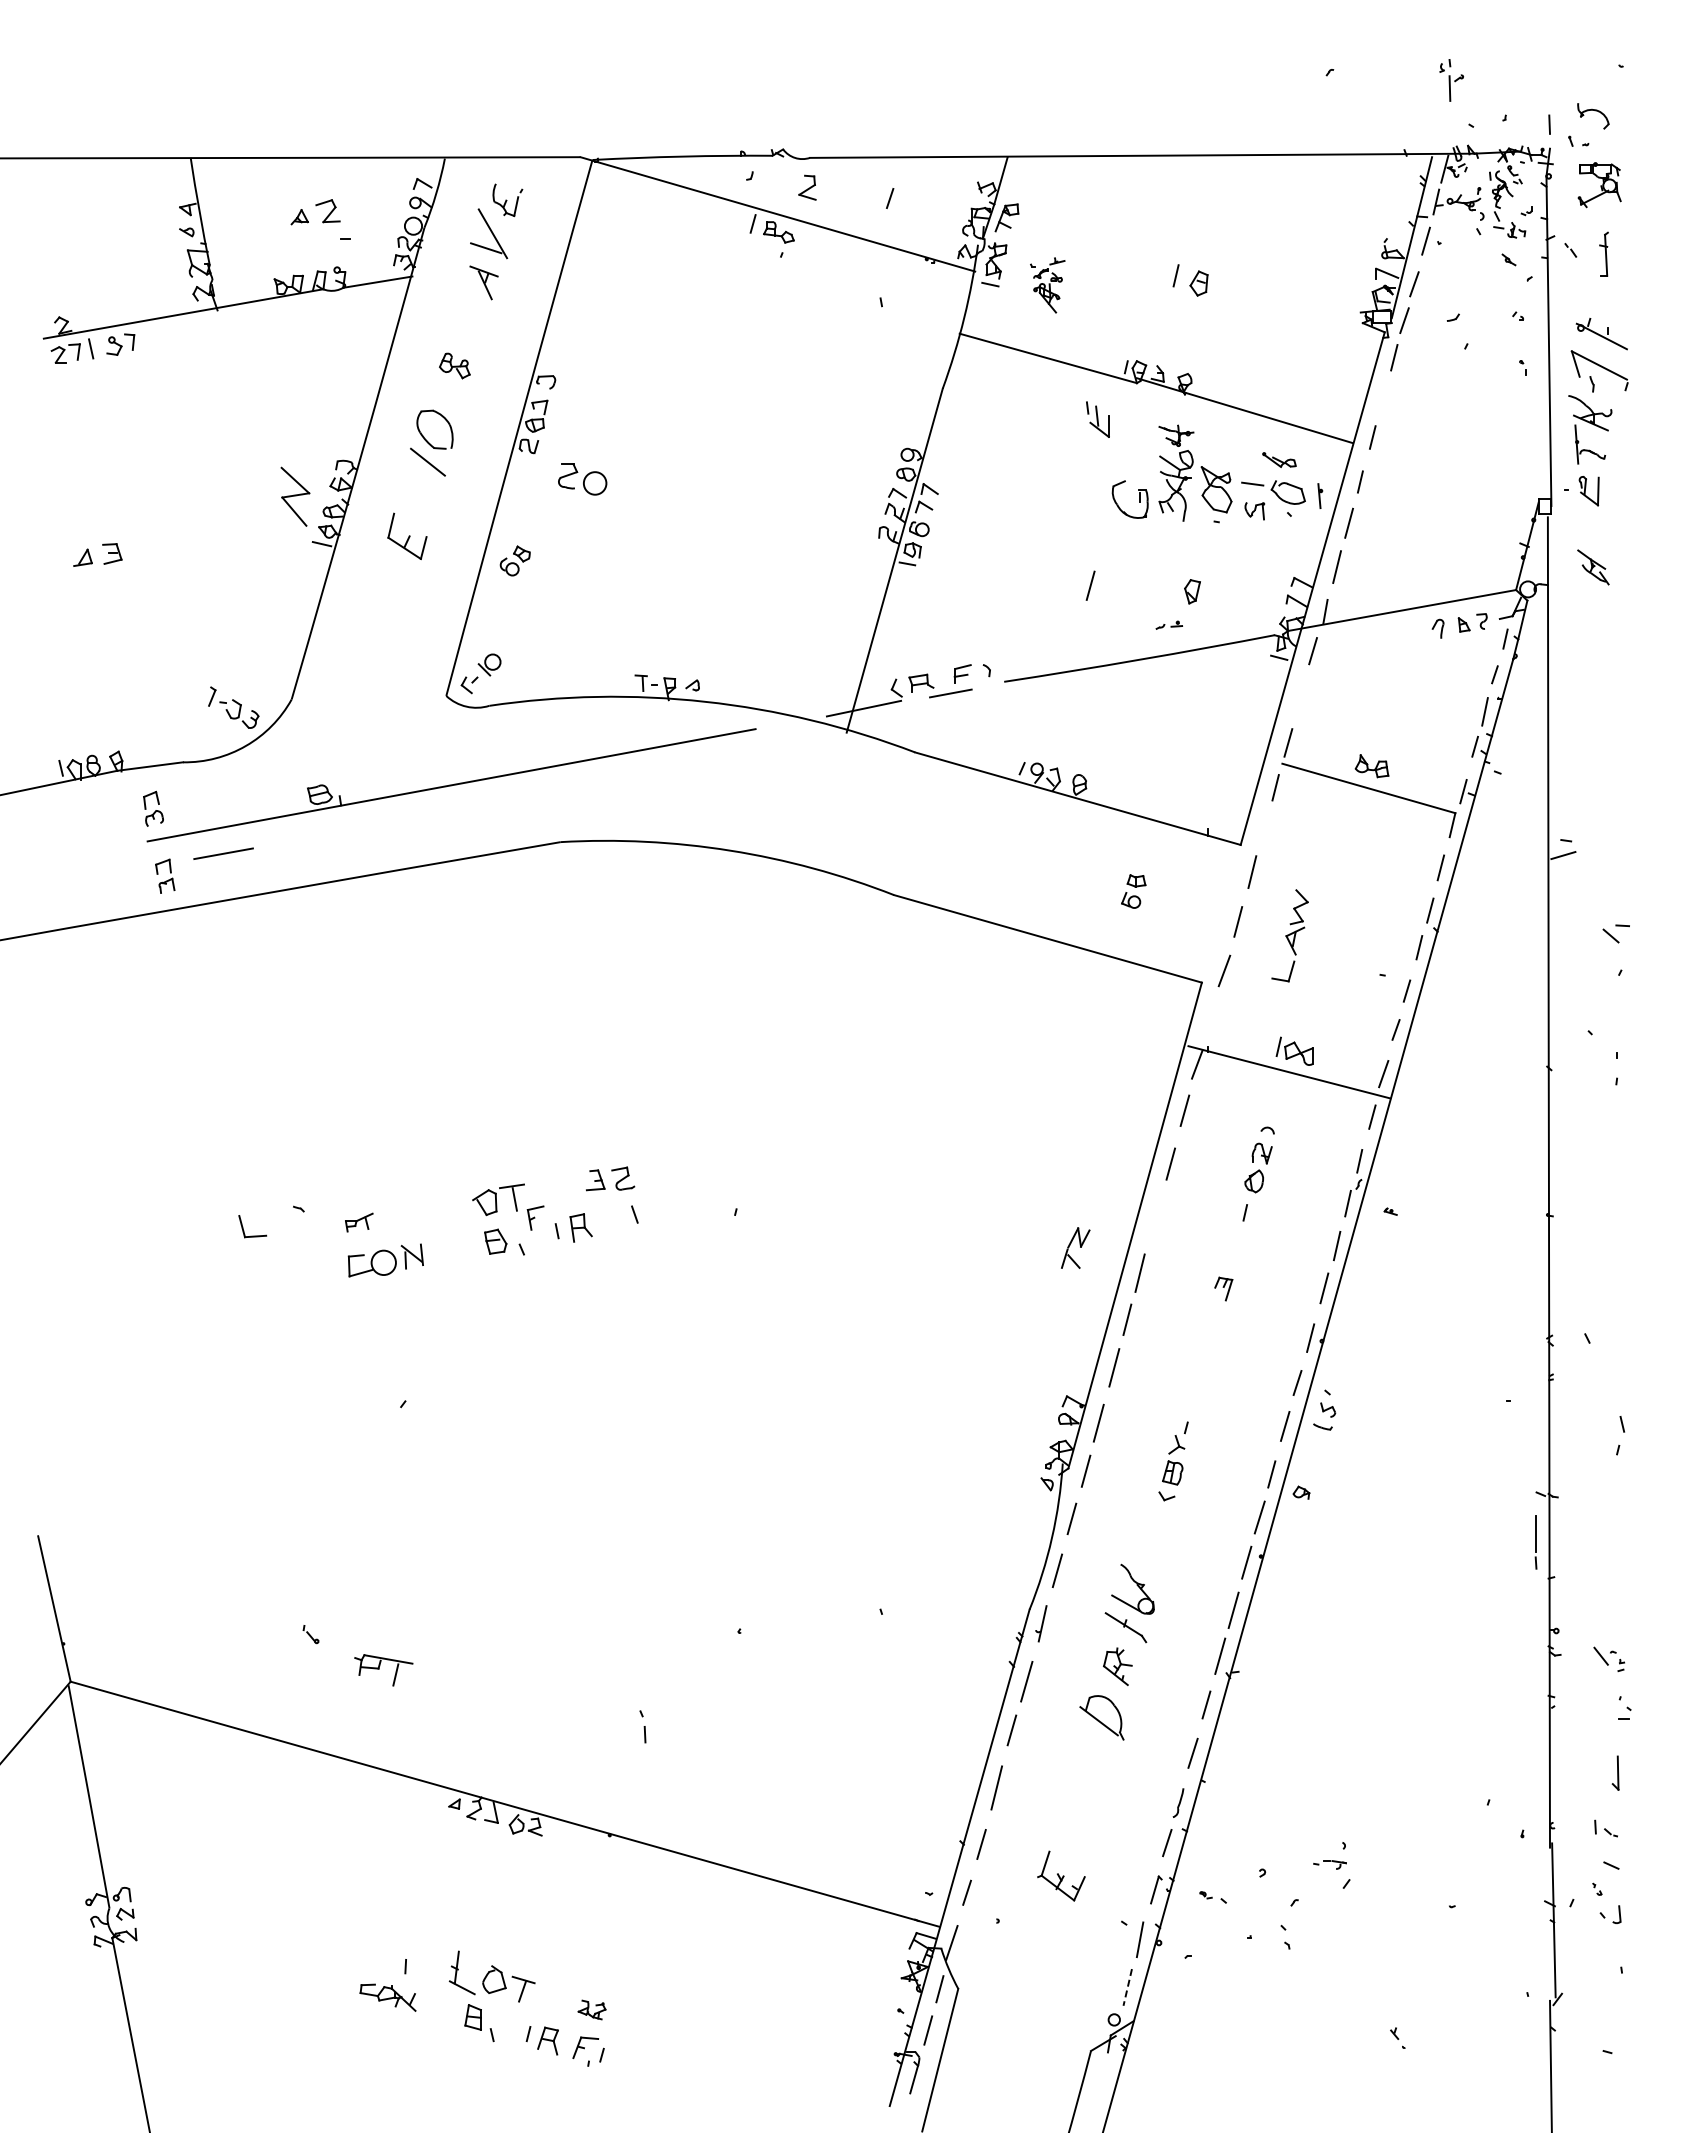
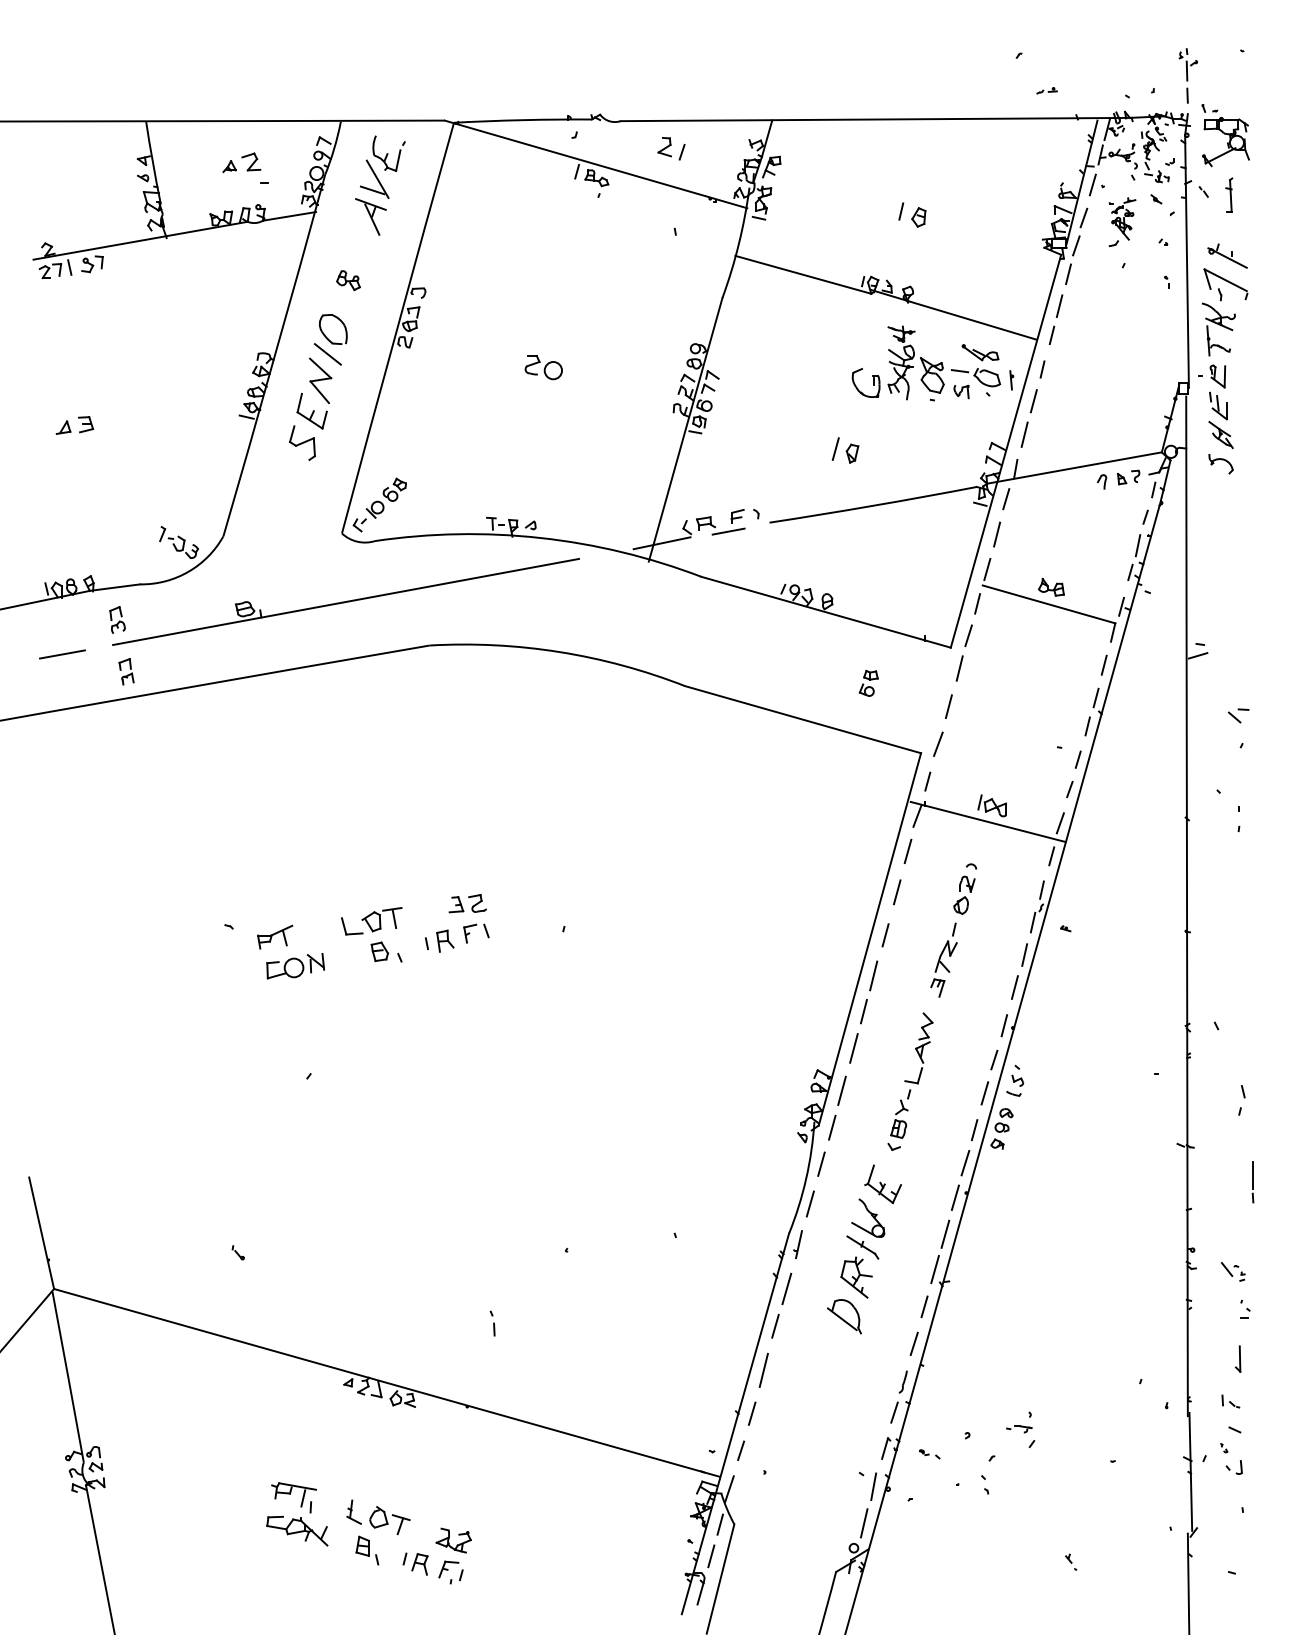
part: (1451, 80) -> (1188, 64), moved
part: (1593, 116) -> (1221, 464), moved
part: (1599, 184) -> (1225, 141), size x1.43
part: (807, 187) -> (664, 146), moved
part: (507, 199) -> (388, 153), size x1.43
part: (483, 282) -> (370, 216), size x1.43
part: (1047, 285) -> (1122, 218), moved
line: (1382, 399) -> (1059, 306), added
part: (1097, 419) -> (1218, 405), moved
part: (1279, 459) -> (980, 352), size x1.43
part: (582, 479) -> (543, 367), moved
part: (295, 496) -> (320, 380), moved
part: (514, 560) -> (394, 489), moved
part: (394, 577) -> (302, 442), added
part: (1192, 591) -> (852, 453), moved
part: (1168, 624) -> (1046, 90), moved
line: (1300, 696) -> (996, 533), added
line: (1263, 829) -> (968, 635), added
line: (223, 853) -> (62, 654), moved
part: (1289, 935) -> (918, 1048), moved
line: (1210, 1019) -> (927, 781), added
part: (535, 1217) -> (470, 933), moved
line: (1155, 1219) -> (885, 934), added
part: (359, 1222) -> (275, 937), size x1.67
part: (244, 1230) -> (345, 929), moved
part: (1075, 1247) -> (946, 956), moved
part: (1310, 1461) -> (1004, 1120), added
part: (1535, 1542) -> (1252, 1182), moved
part: (1117, 1666) -> (856, 1277), size x1.43
part: (383, 1670) -> (293, 1494), moved
part: (1061, 1875) -> (883, 1183), moved
part: (461, 1972) -> (353, 1511), size x0.71
line: (1127, 1987) -> (864, 1523), dashed -> solid
part: (387, 1997) -> (296, 1531), size x1.43
part: (591, 2009) -> (453, 1540), size x1.67

